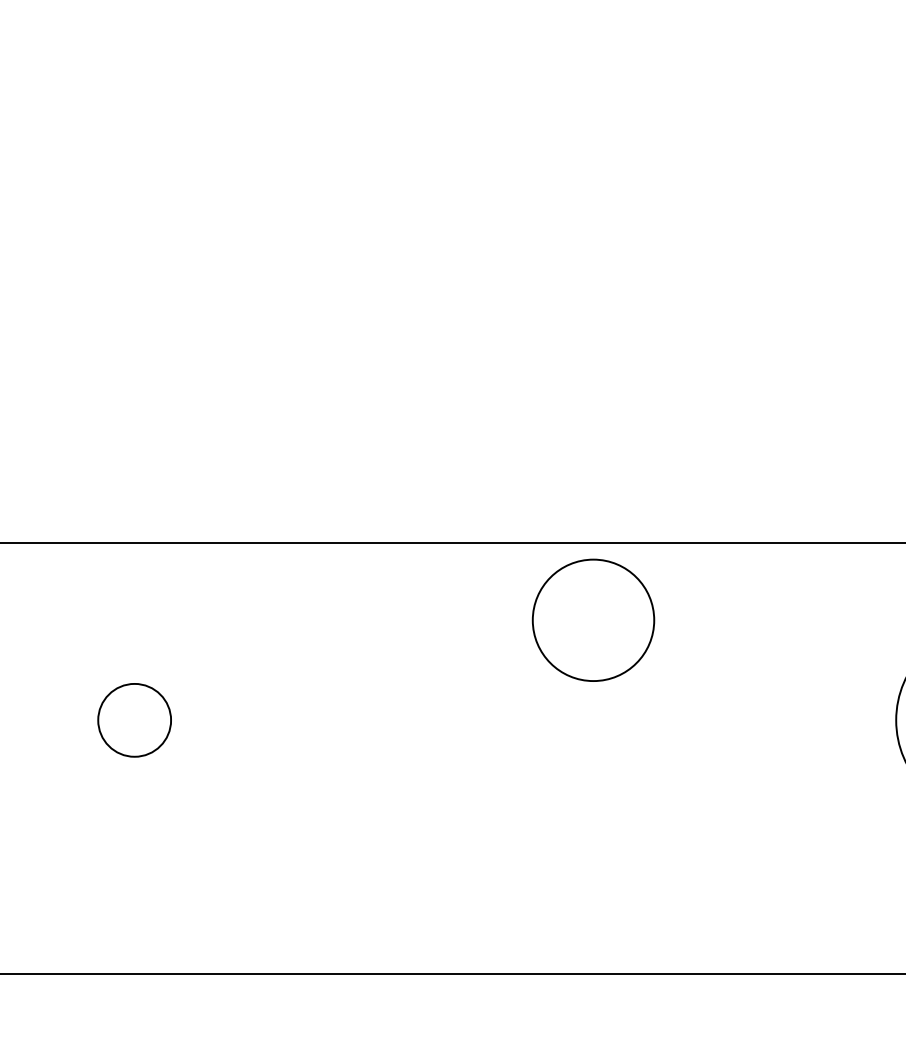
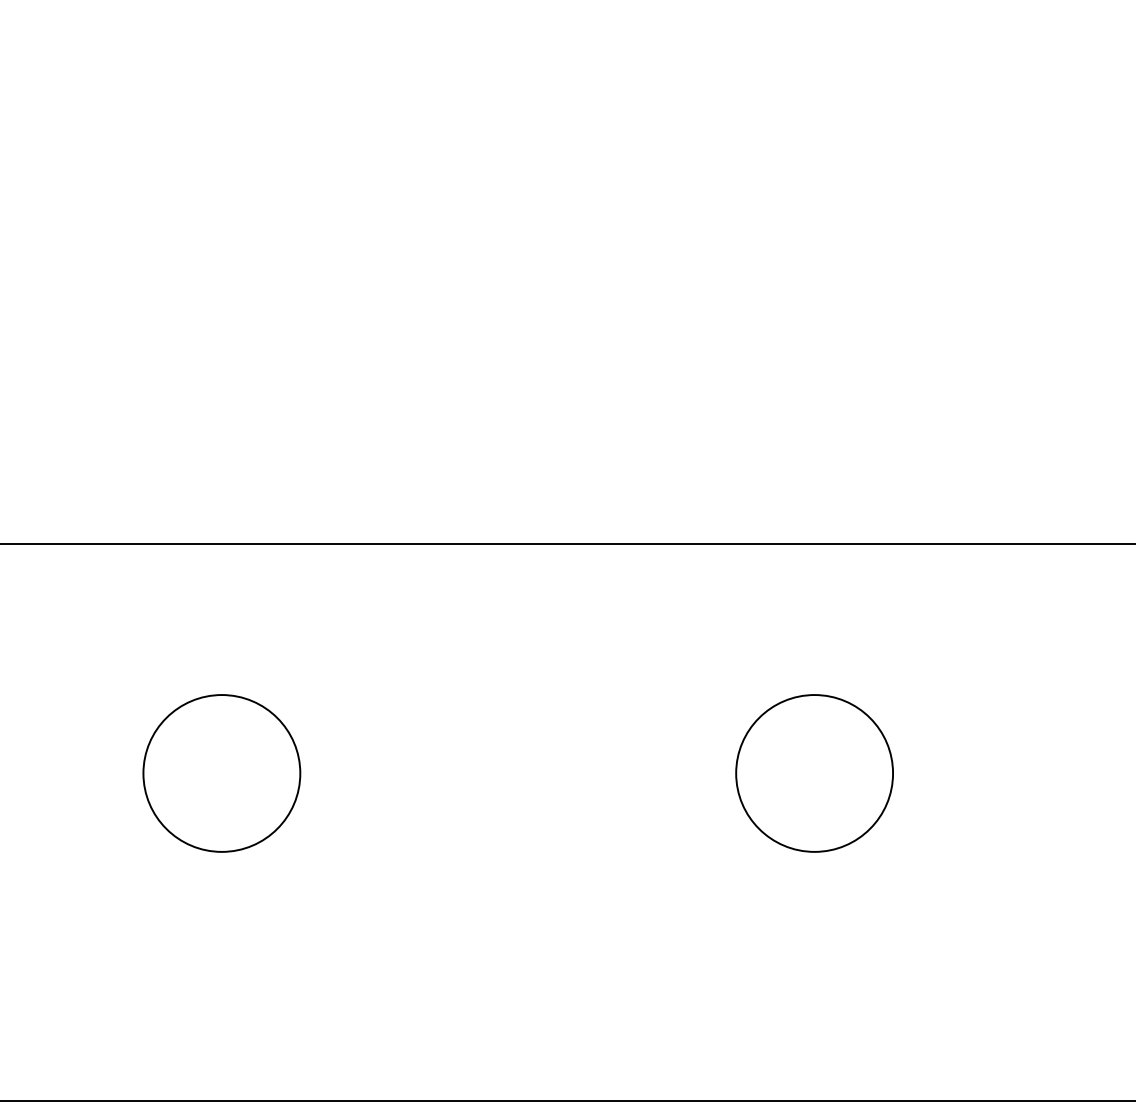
circle: (593, 619) -> (814, 772), moved
circle: (134, 720) -> (221, 773), size x1.67

